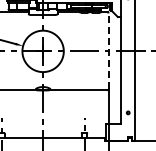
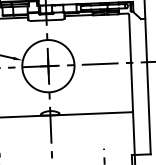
line: (108, 51) -> (130, 63), dashed -> solid

